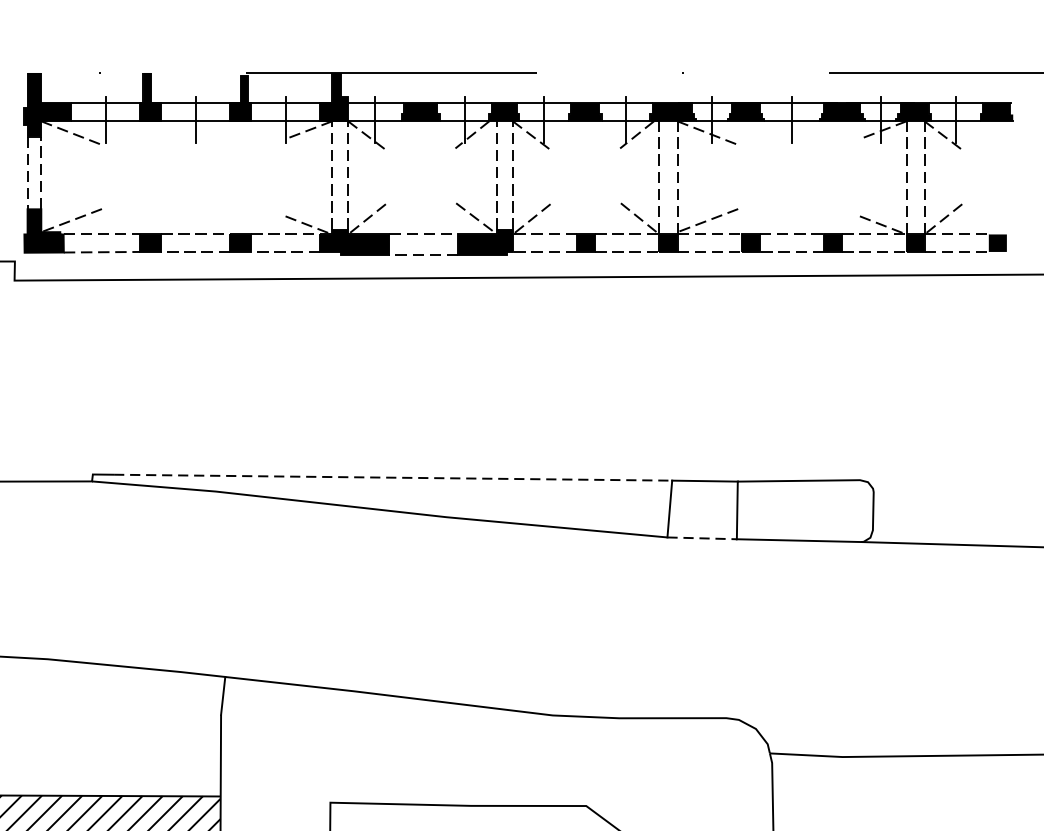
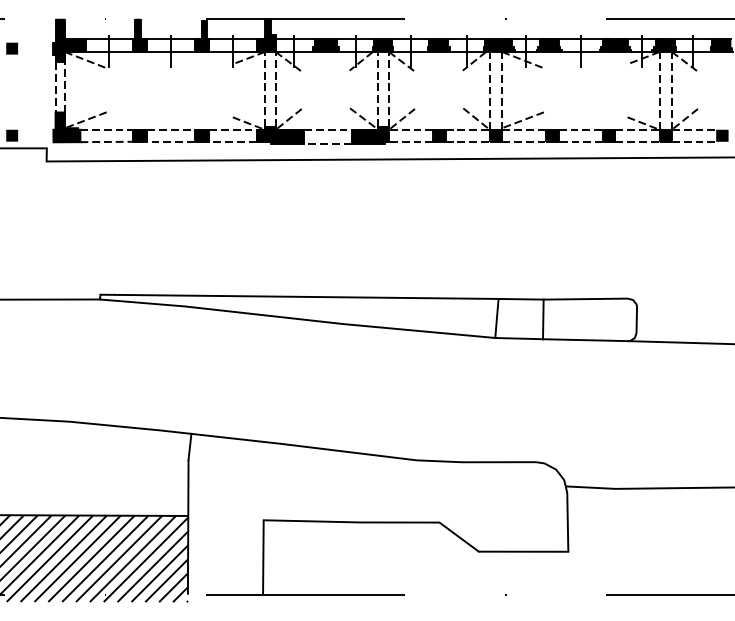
line: (392, 477) -> (306, 296), dashed -> solid
line: (702, 538) -> (519, 338), dashed -> solid

